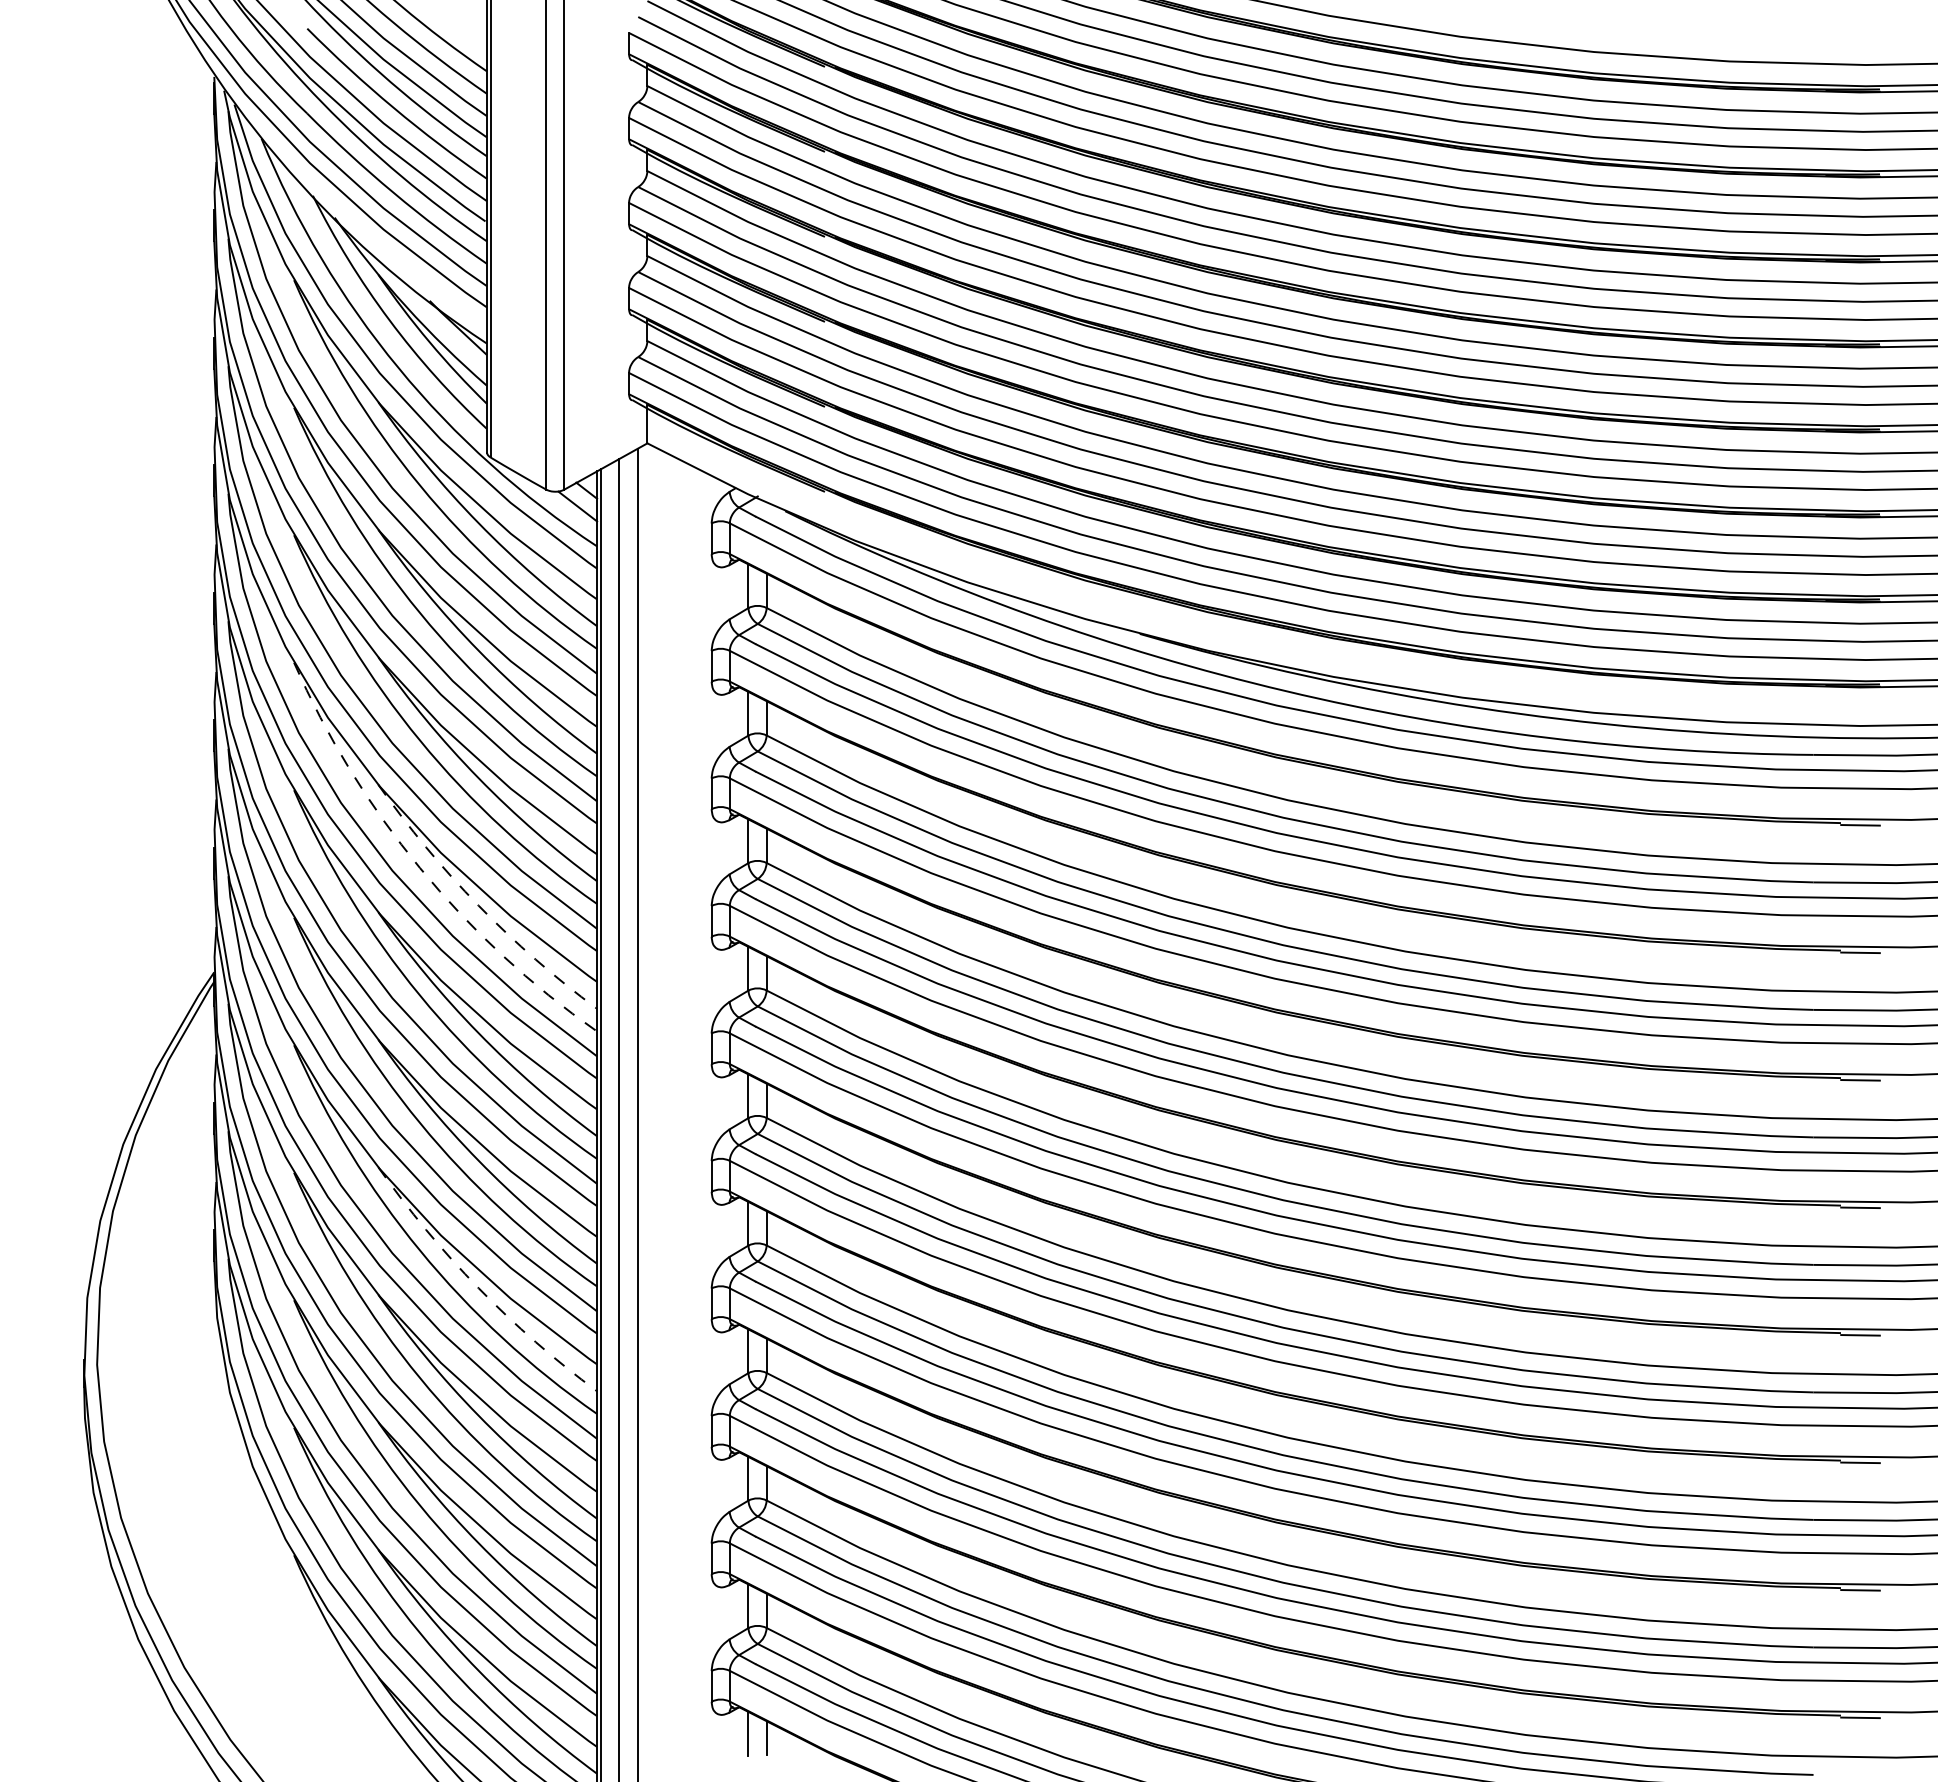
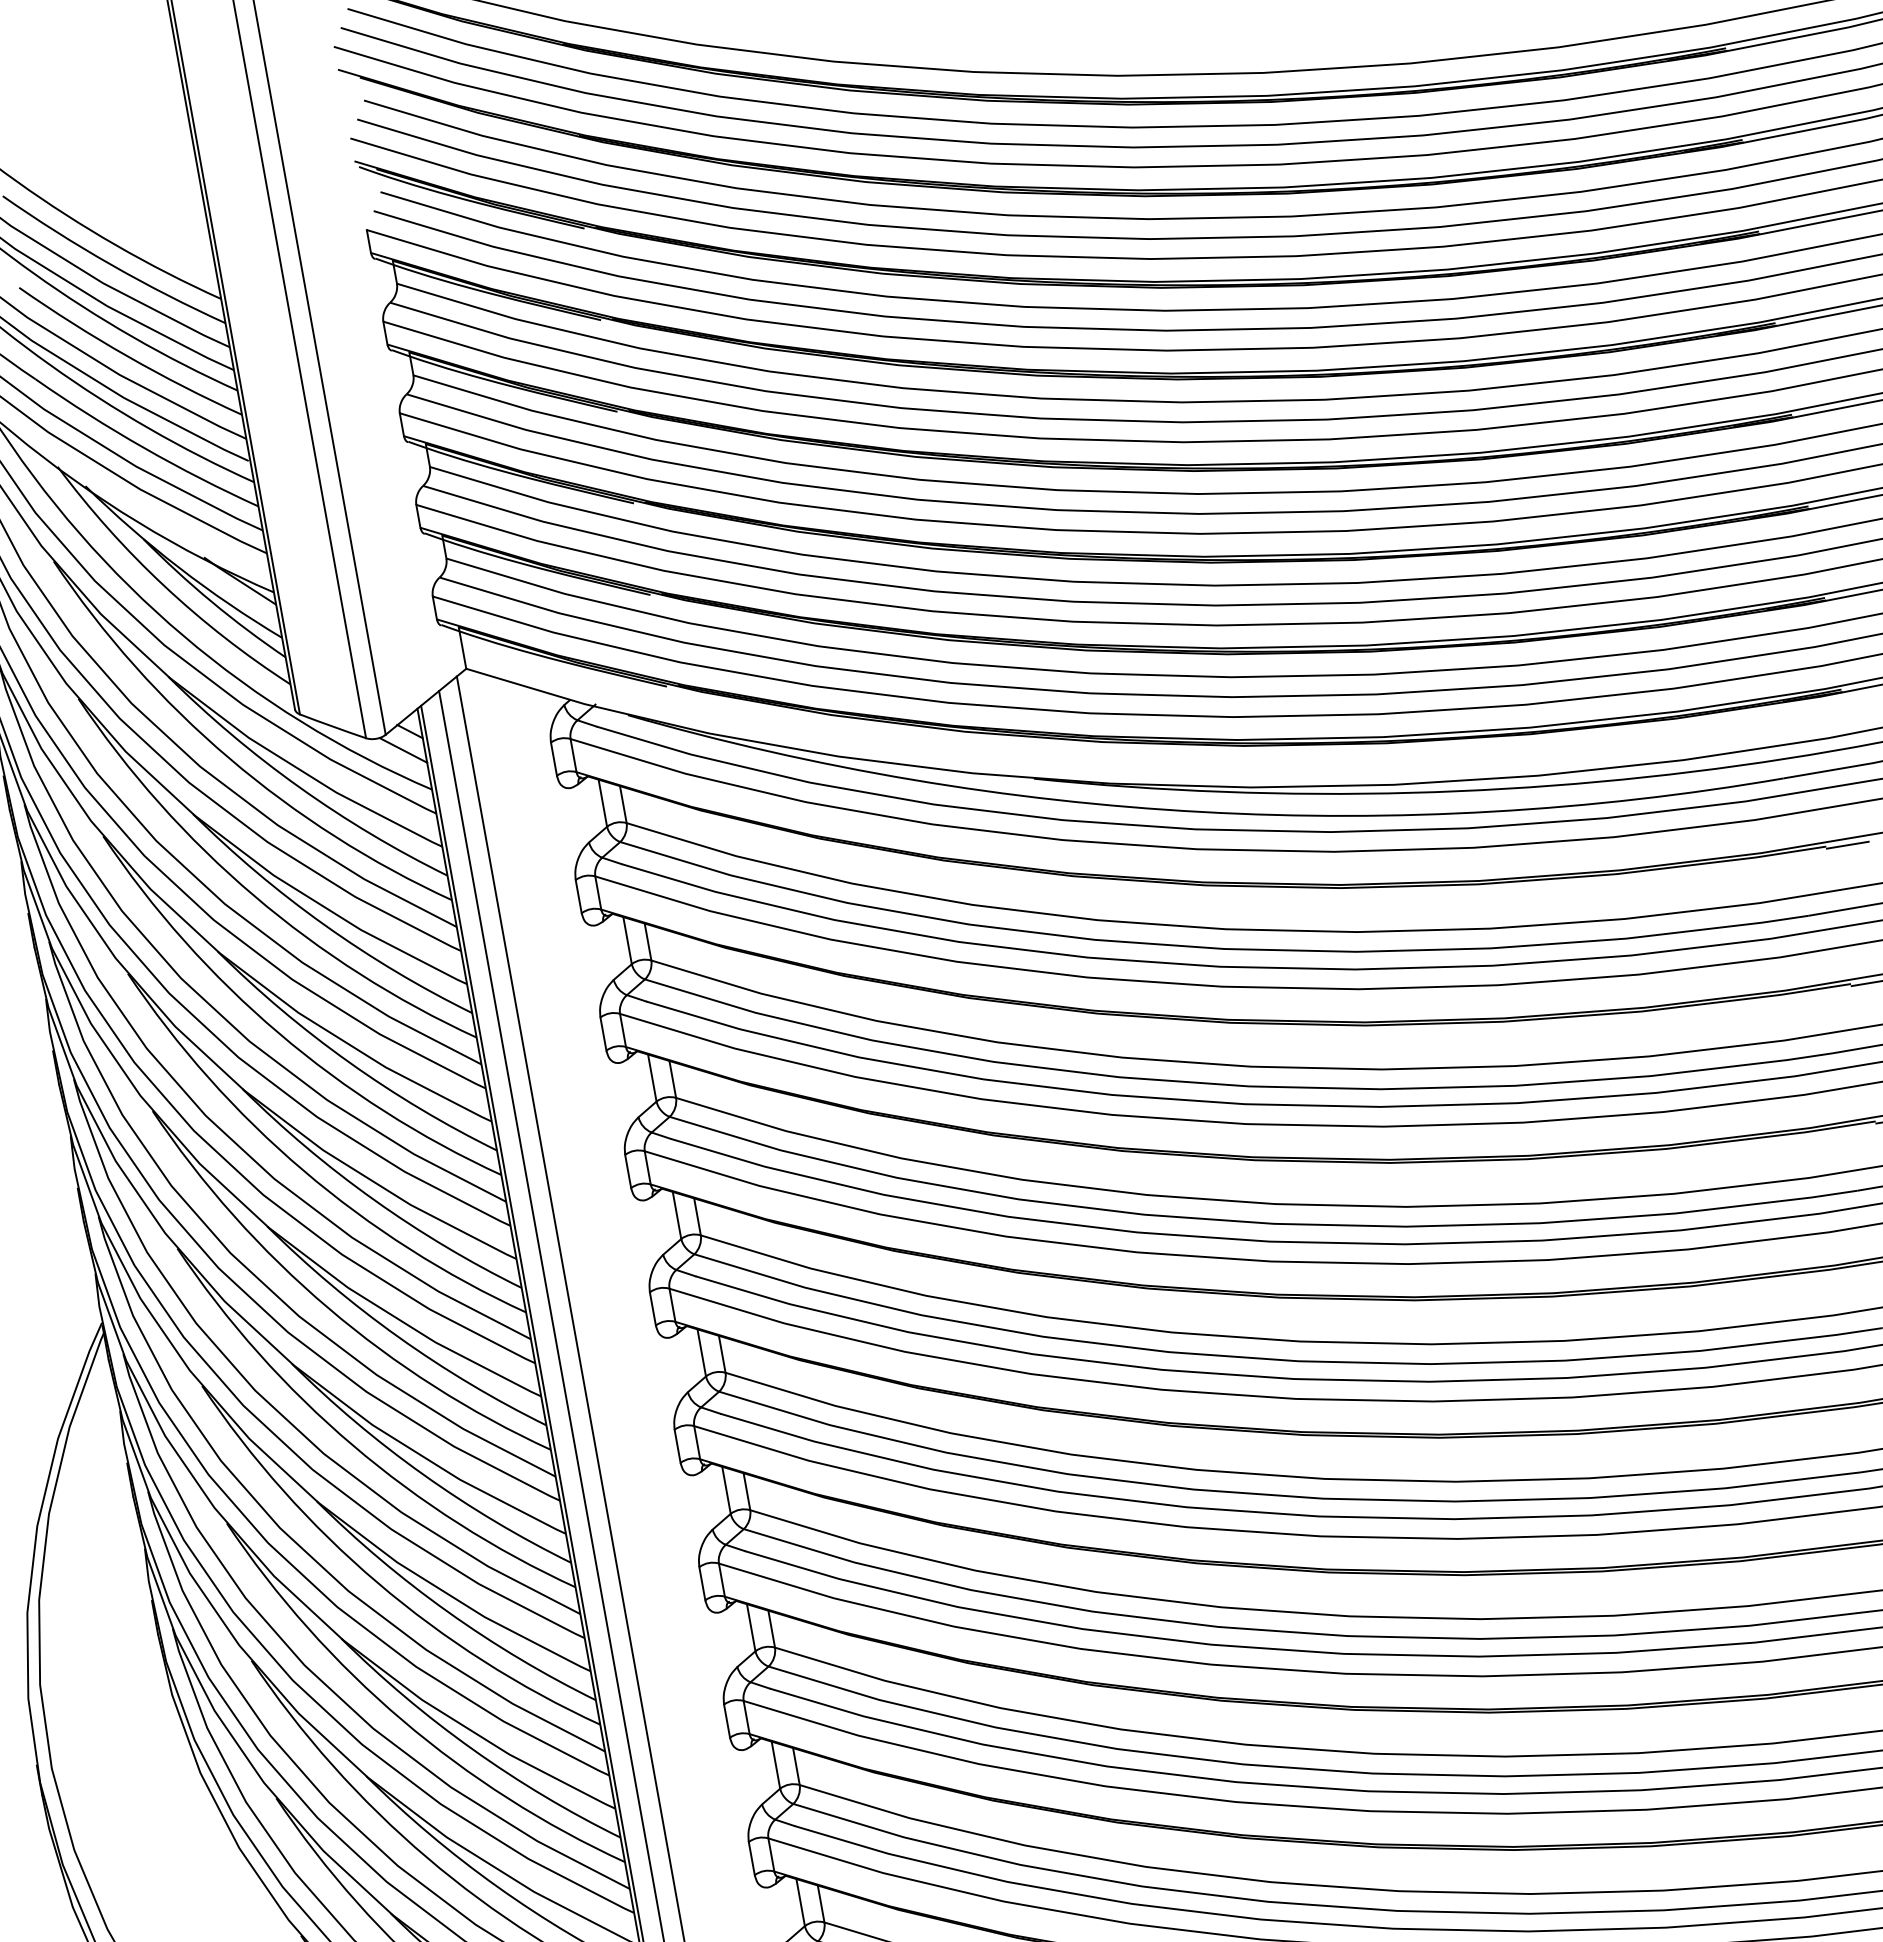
arc: (420, 868) -> (304, 1171), dashed -> solid
arc: (478, 905) -> (373, 1199), dashed -> solid
arc: (478, 1288) -> (448, 1612), dashed -> solid

